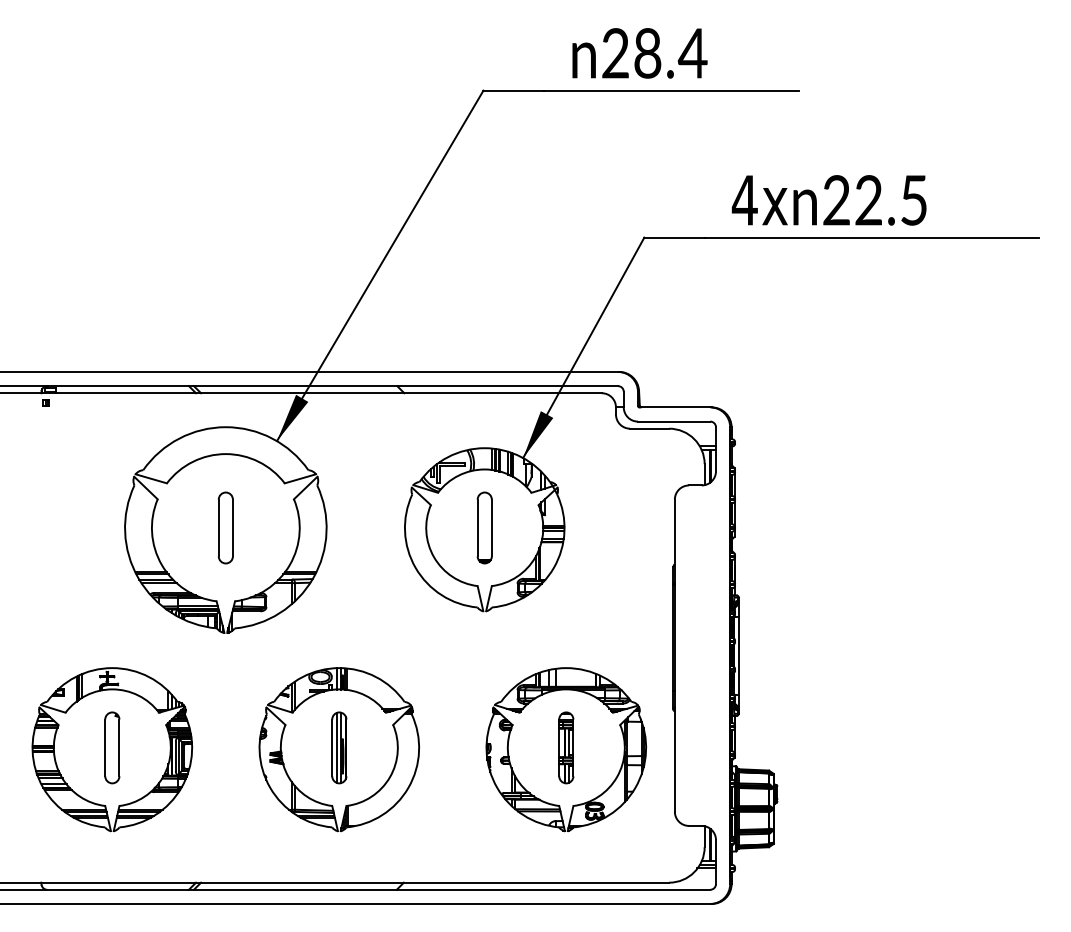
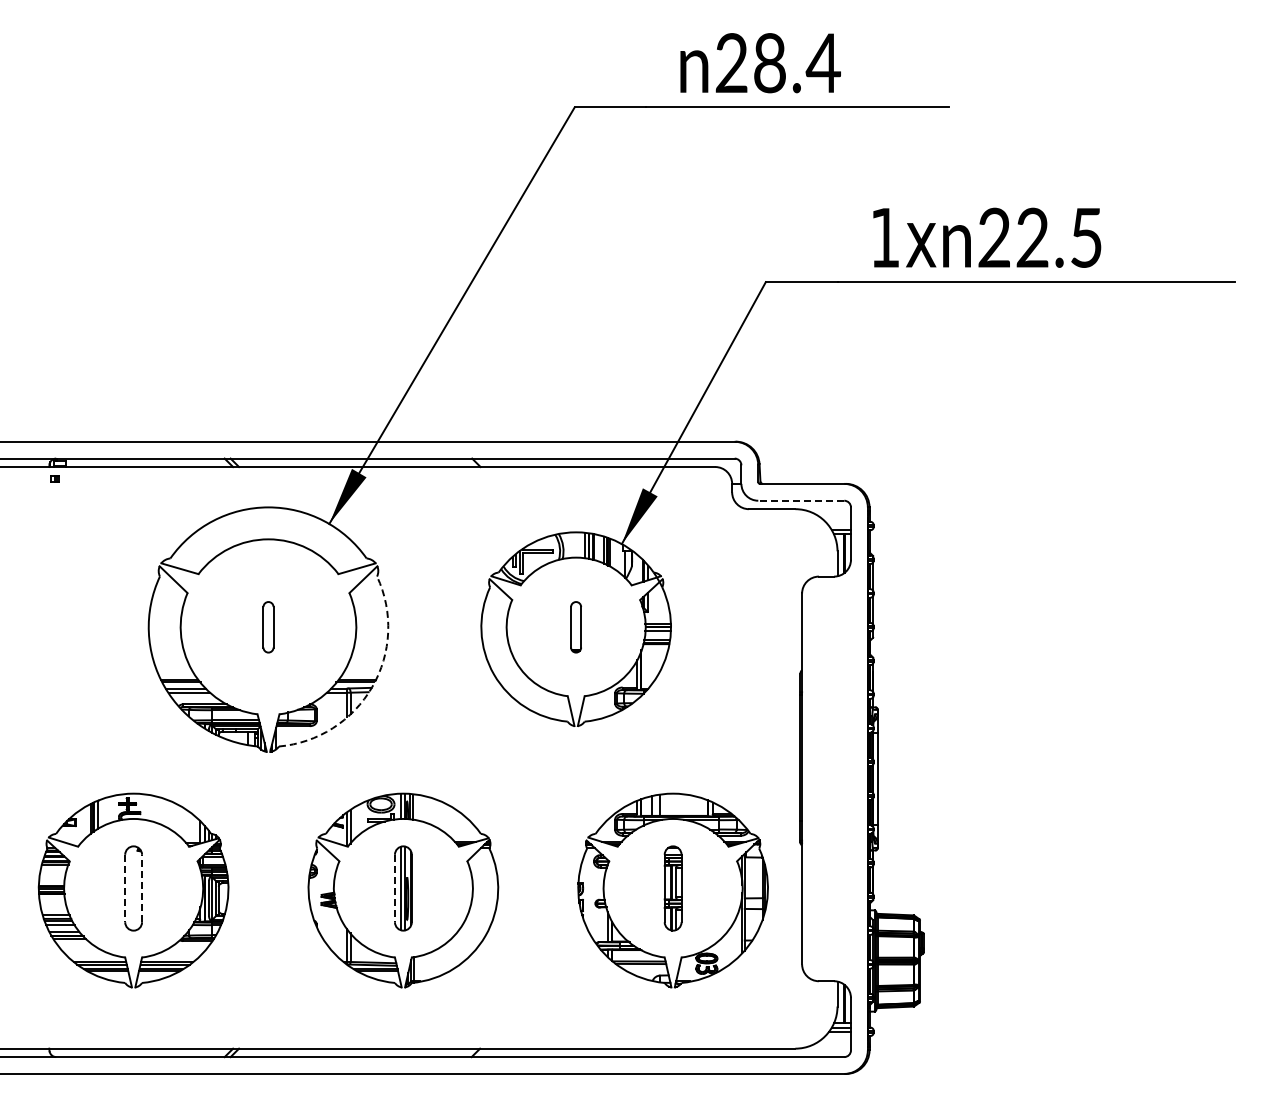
text: (744, 200) -> (884, 237), 4x -> 1x
line: (674, 421) -> (801, 500), solid -> dashed
part: (225, 528) -> (268, 627), size x0.6
part: (484, 528) -> (575, 627), size x0.6
arc: (313, 578) -> (372, 687), solid -> dashed
line: (105, 747) -> (125, 888), solid -> dashed
line: (119, 747) -> (142, 888), solid -> dashed
line: (331, 747) -> (394, 888), solid -> dashed

